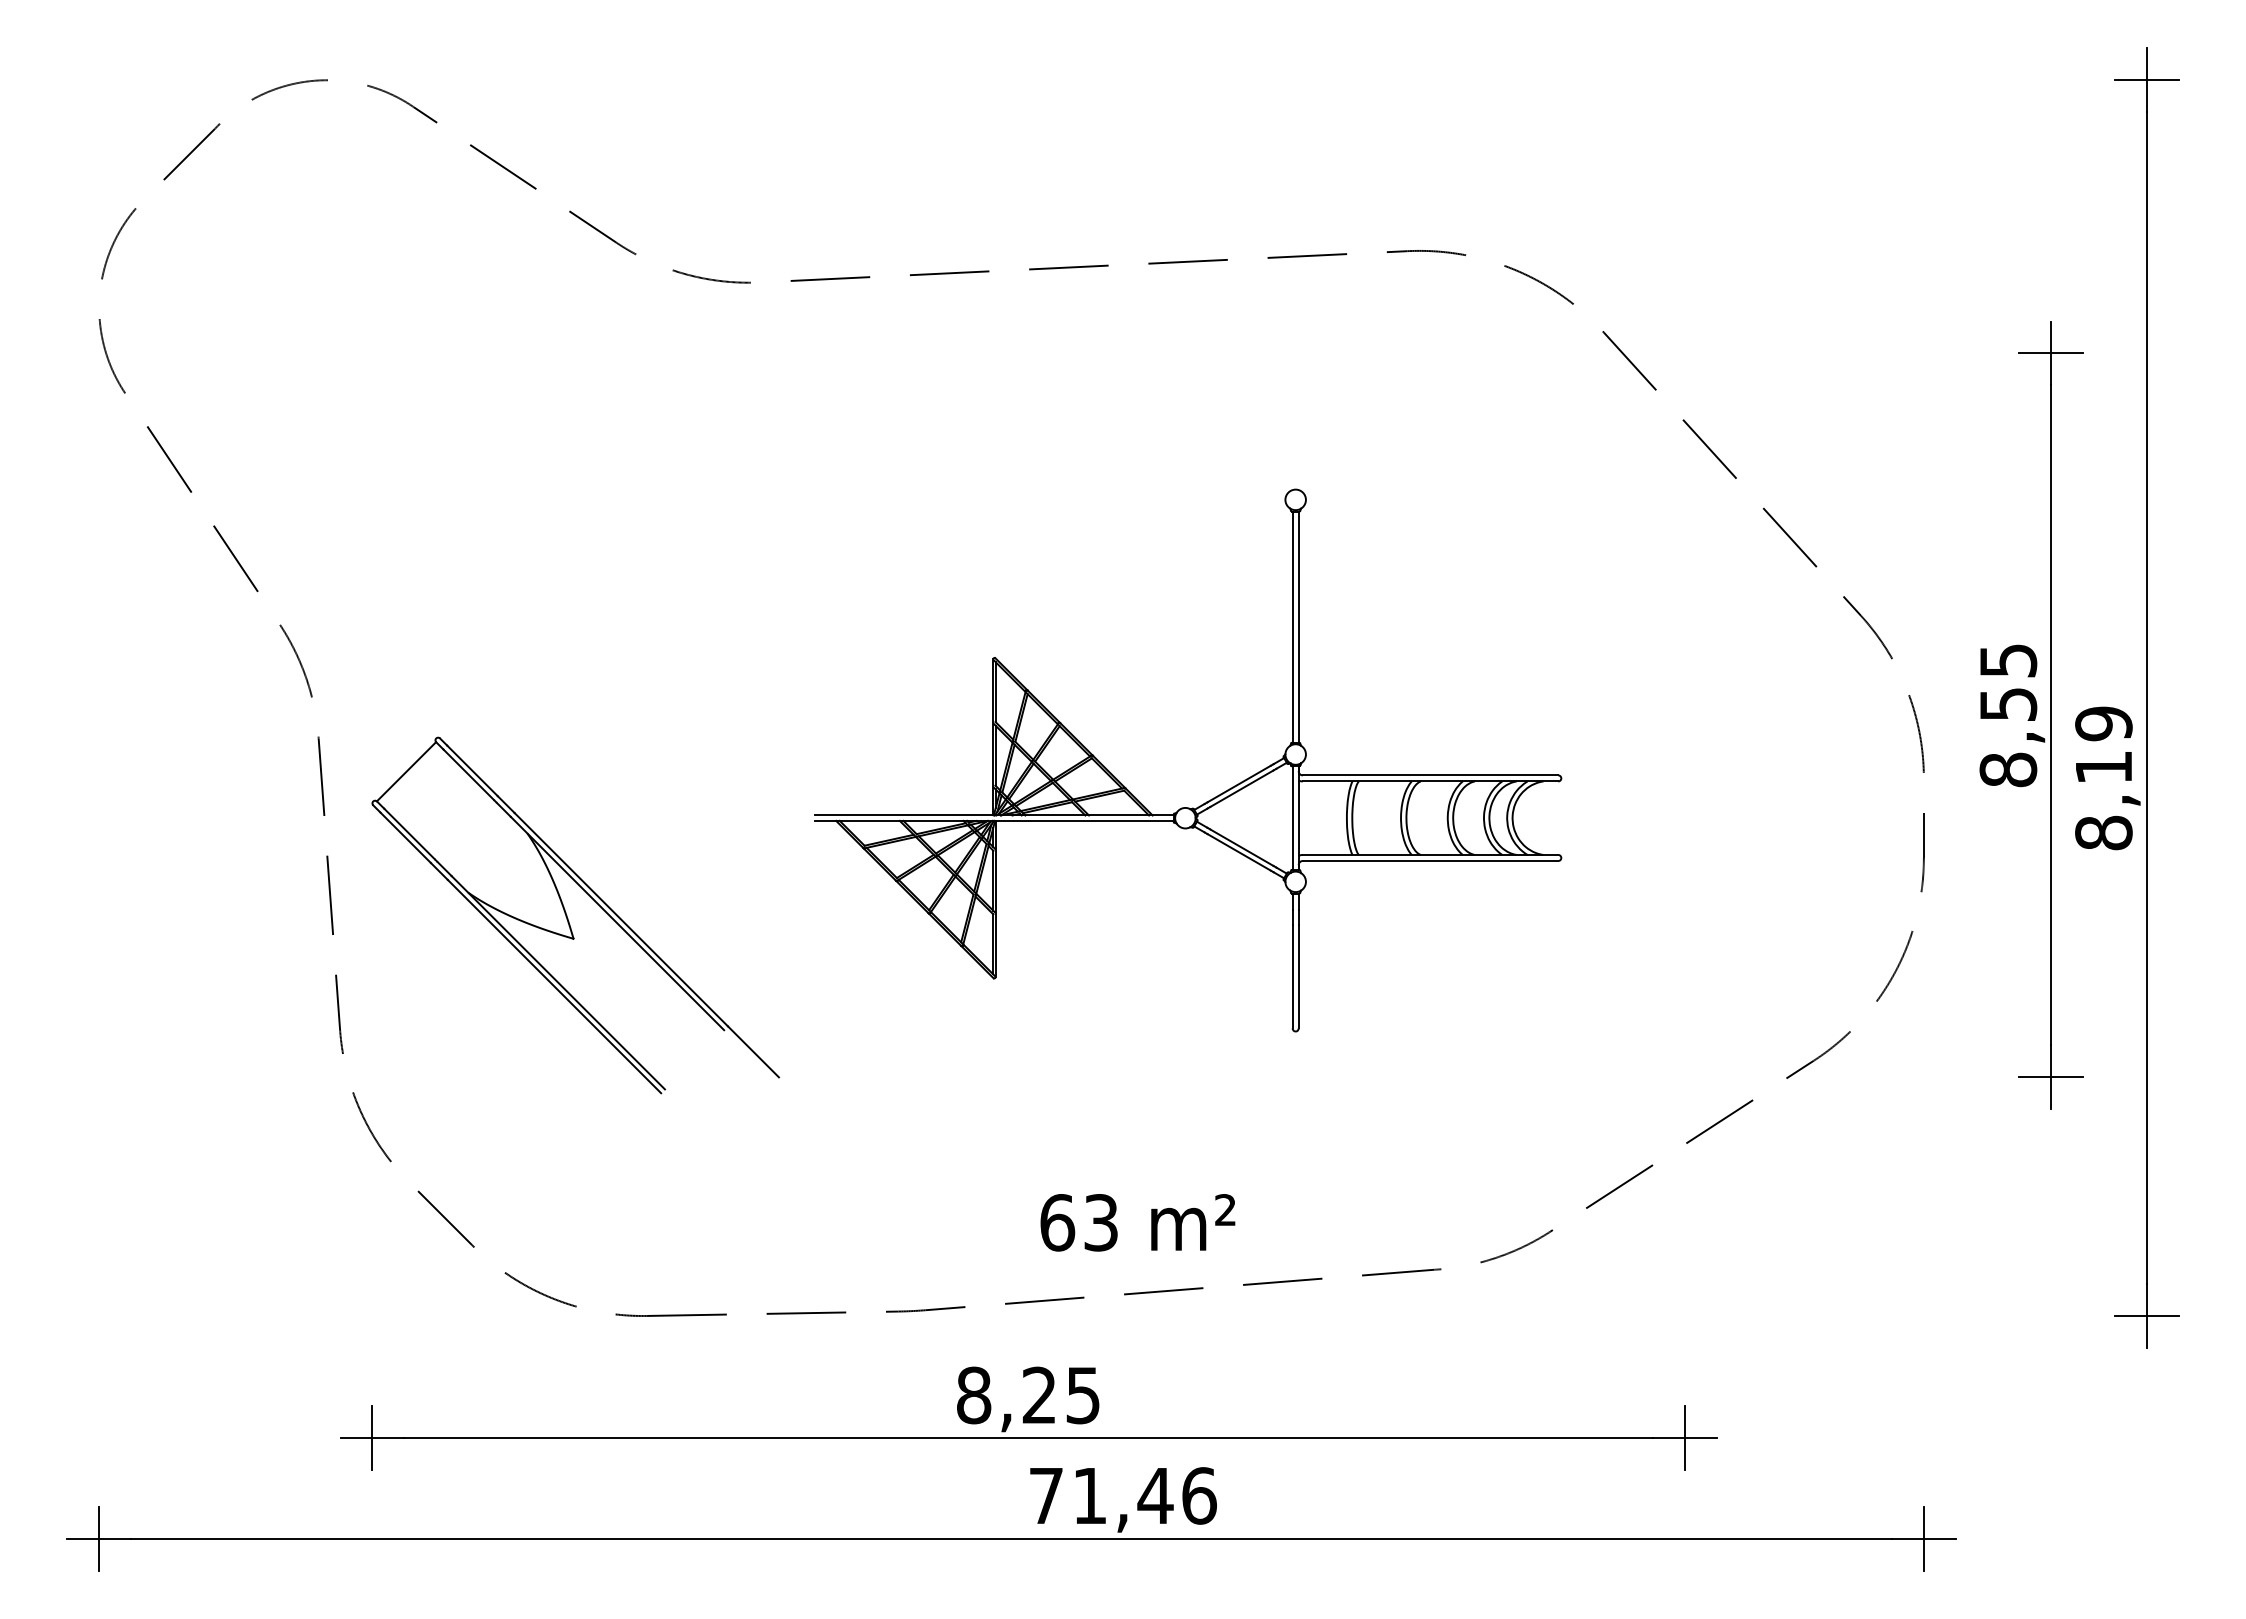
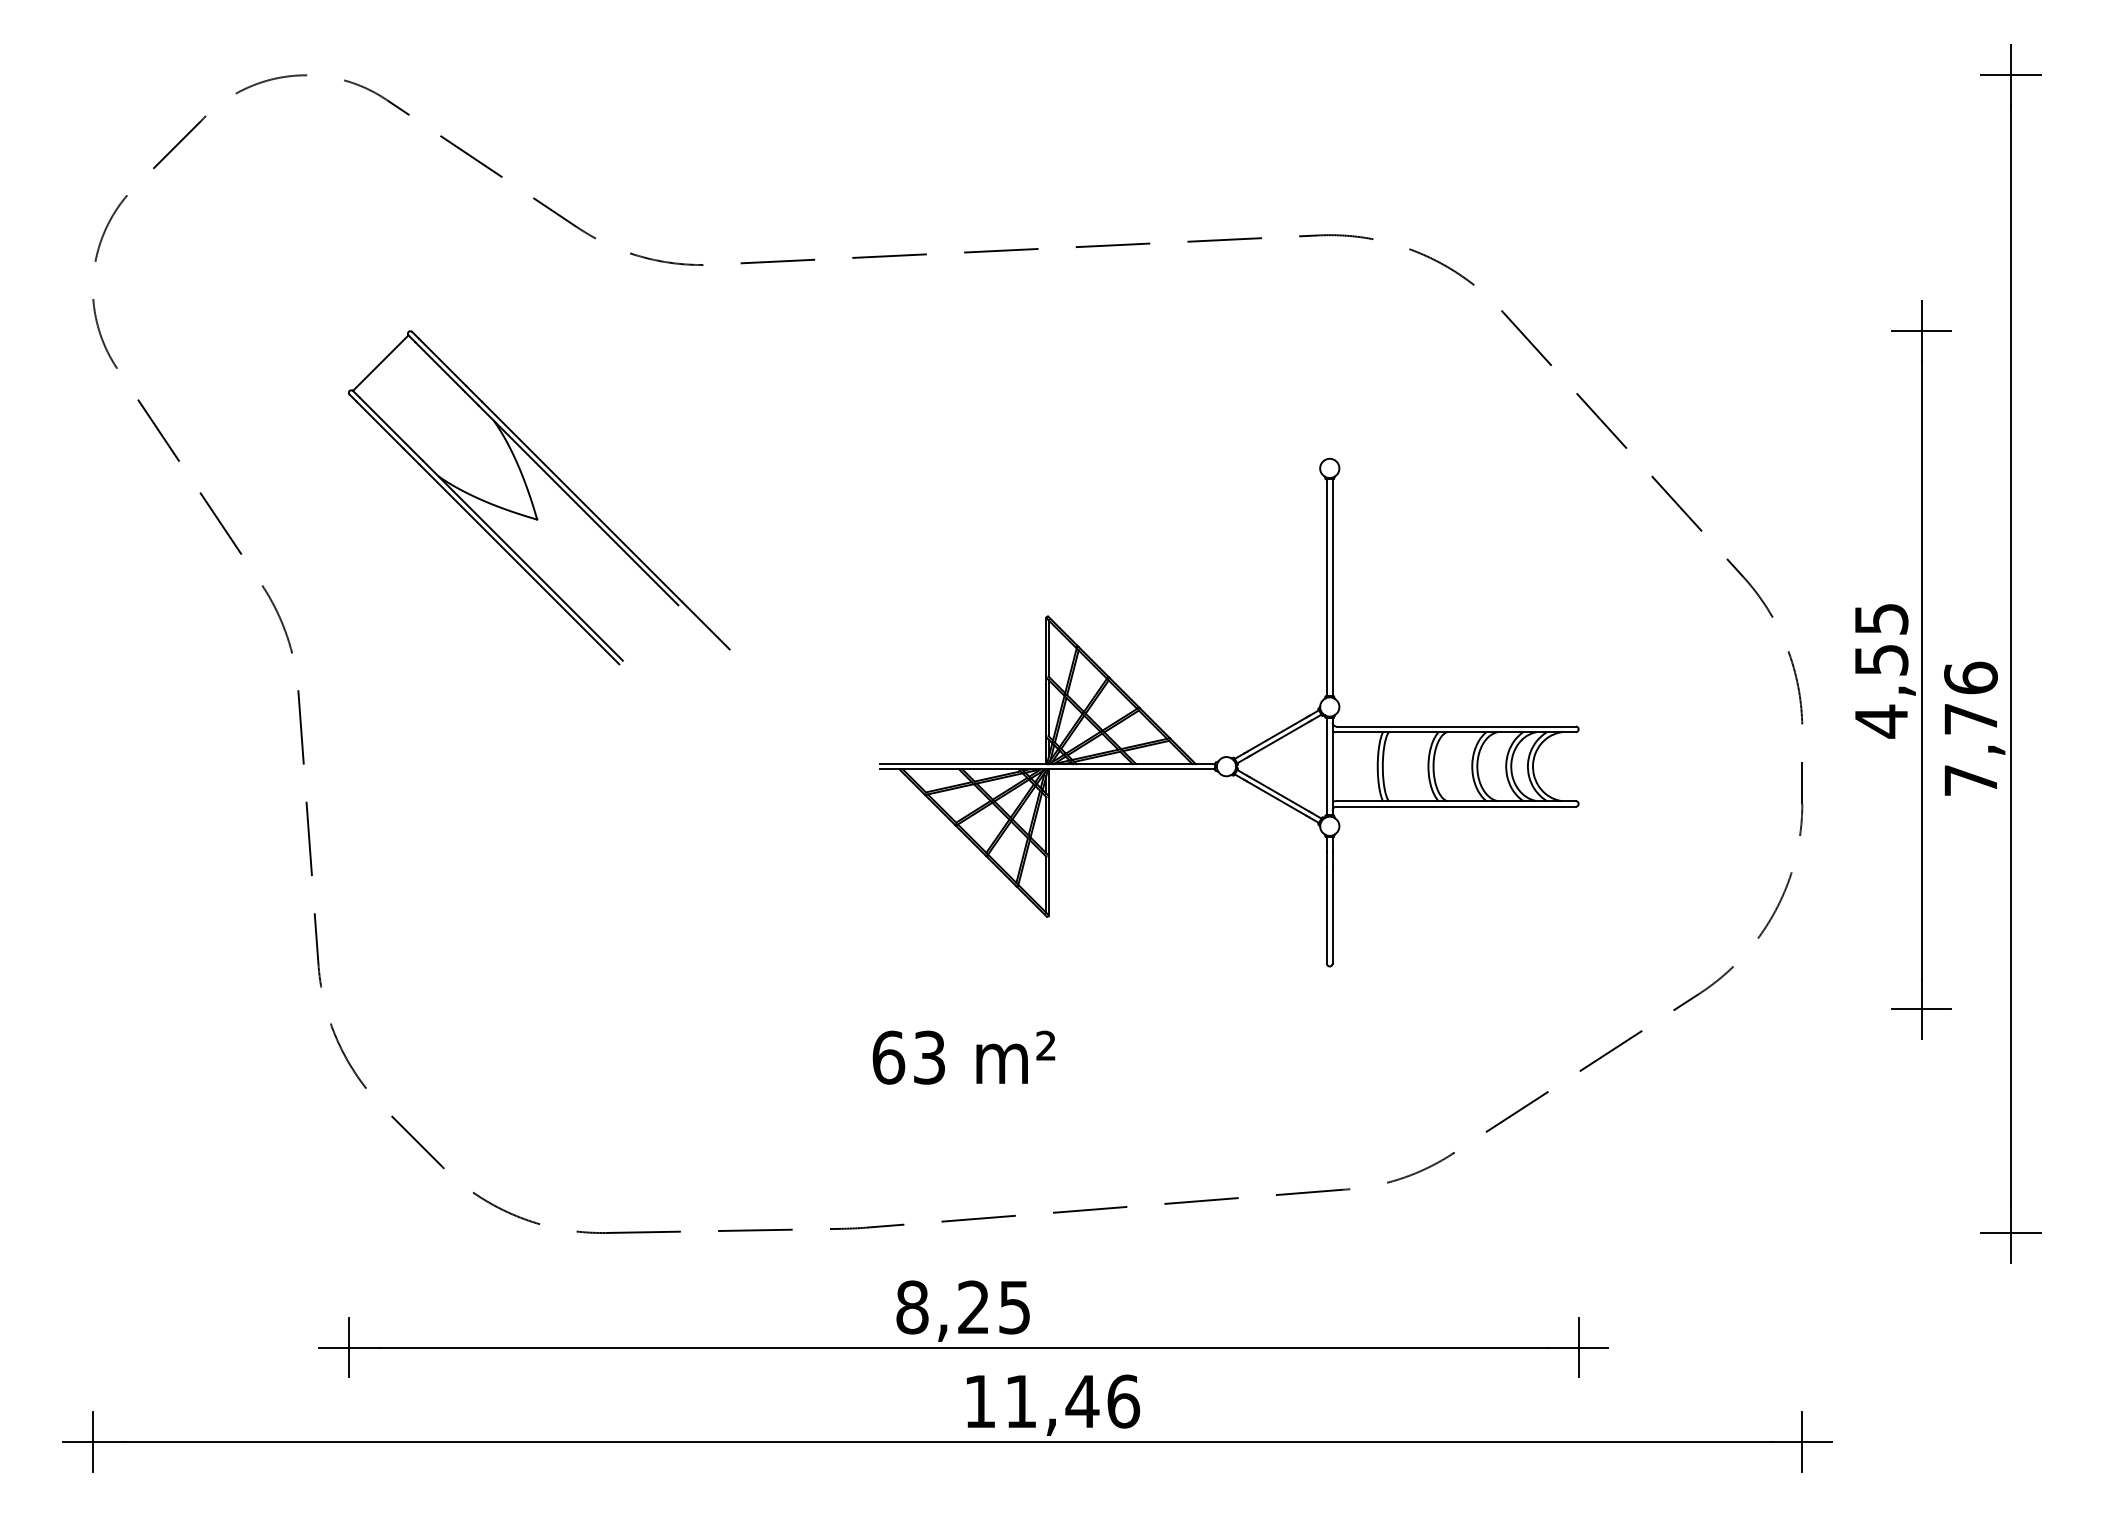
text: (2008, 770) -> (1881, 721), 8,55 -> 4,55
text: (2103, 777) -> (1970, 728), 8,19 -> 7,76
part: (1208, 799) -> (1248, 749), moved
part: (568, 918) -> (532, 500), moved
text: (1137, 1222) -> (963, 1057), moved
text: (1046, 1495) -> (980, 1401), 71,46 -> 11,46

